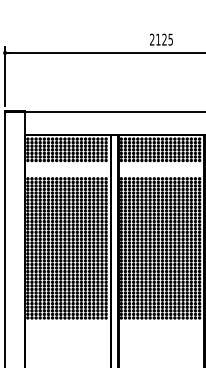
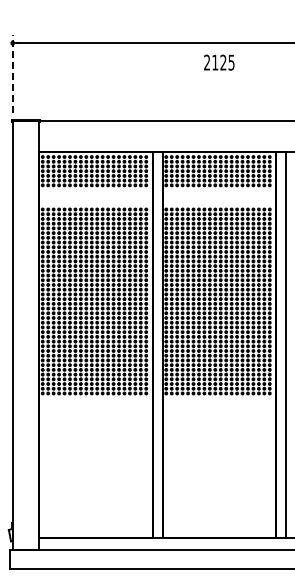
text: (161, 39) -> (219, 62), moved
line: (4, 76) -> (12, 74), solid -> dashed

